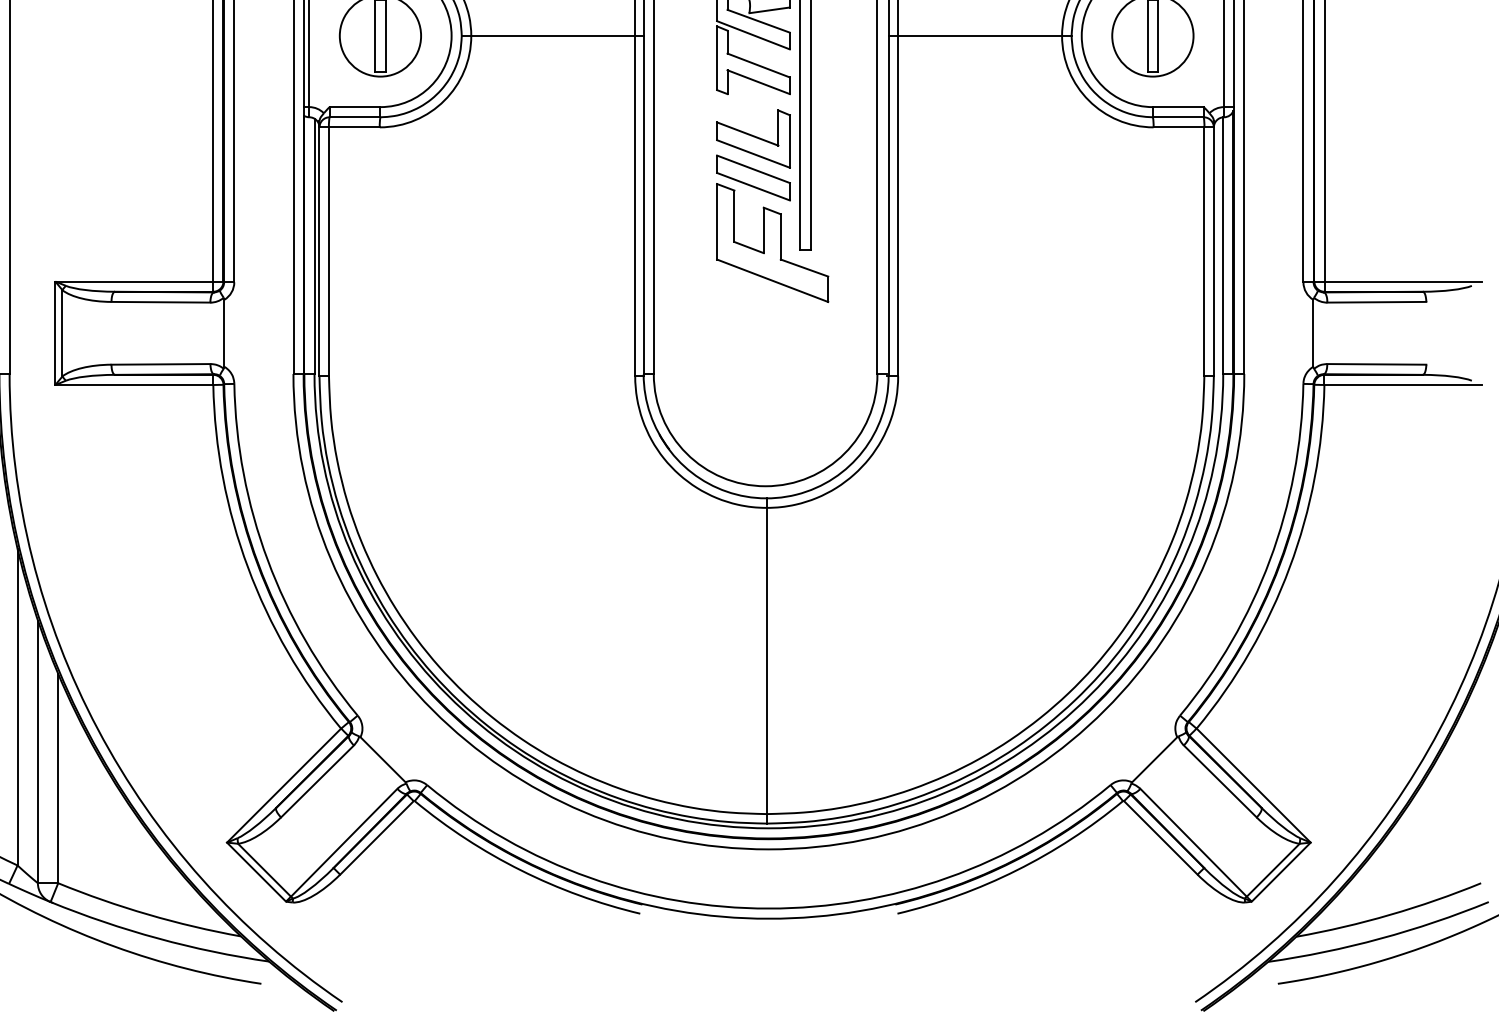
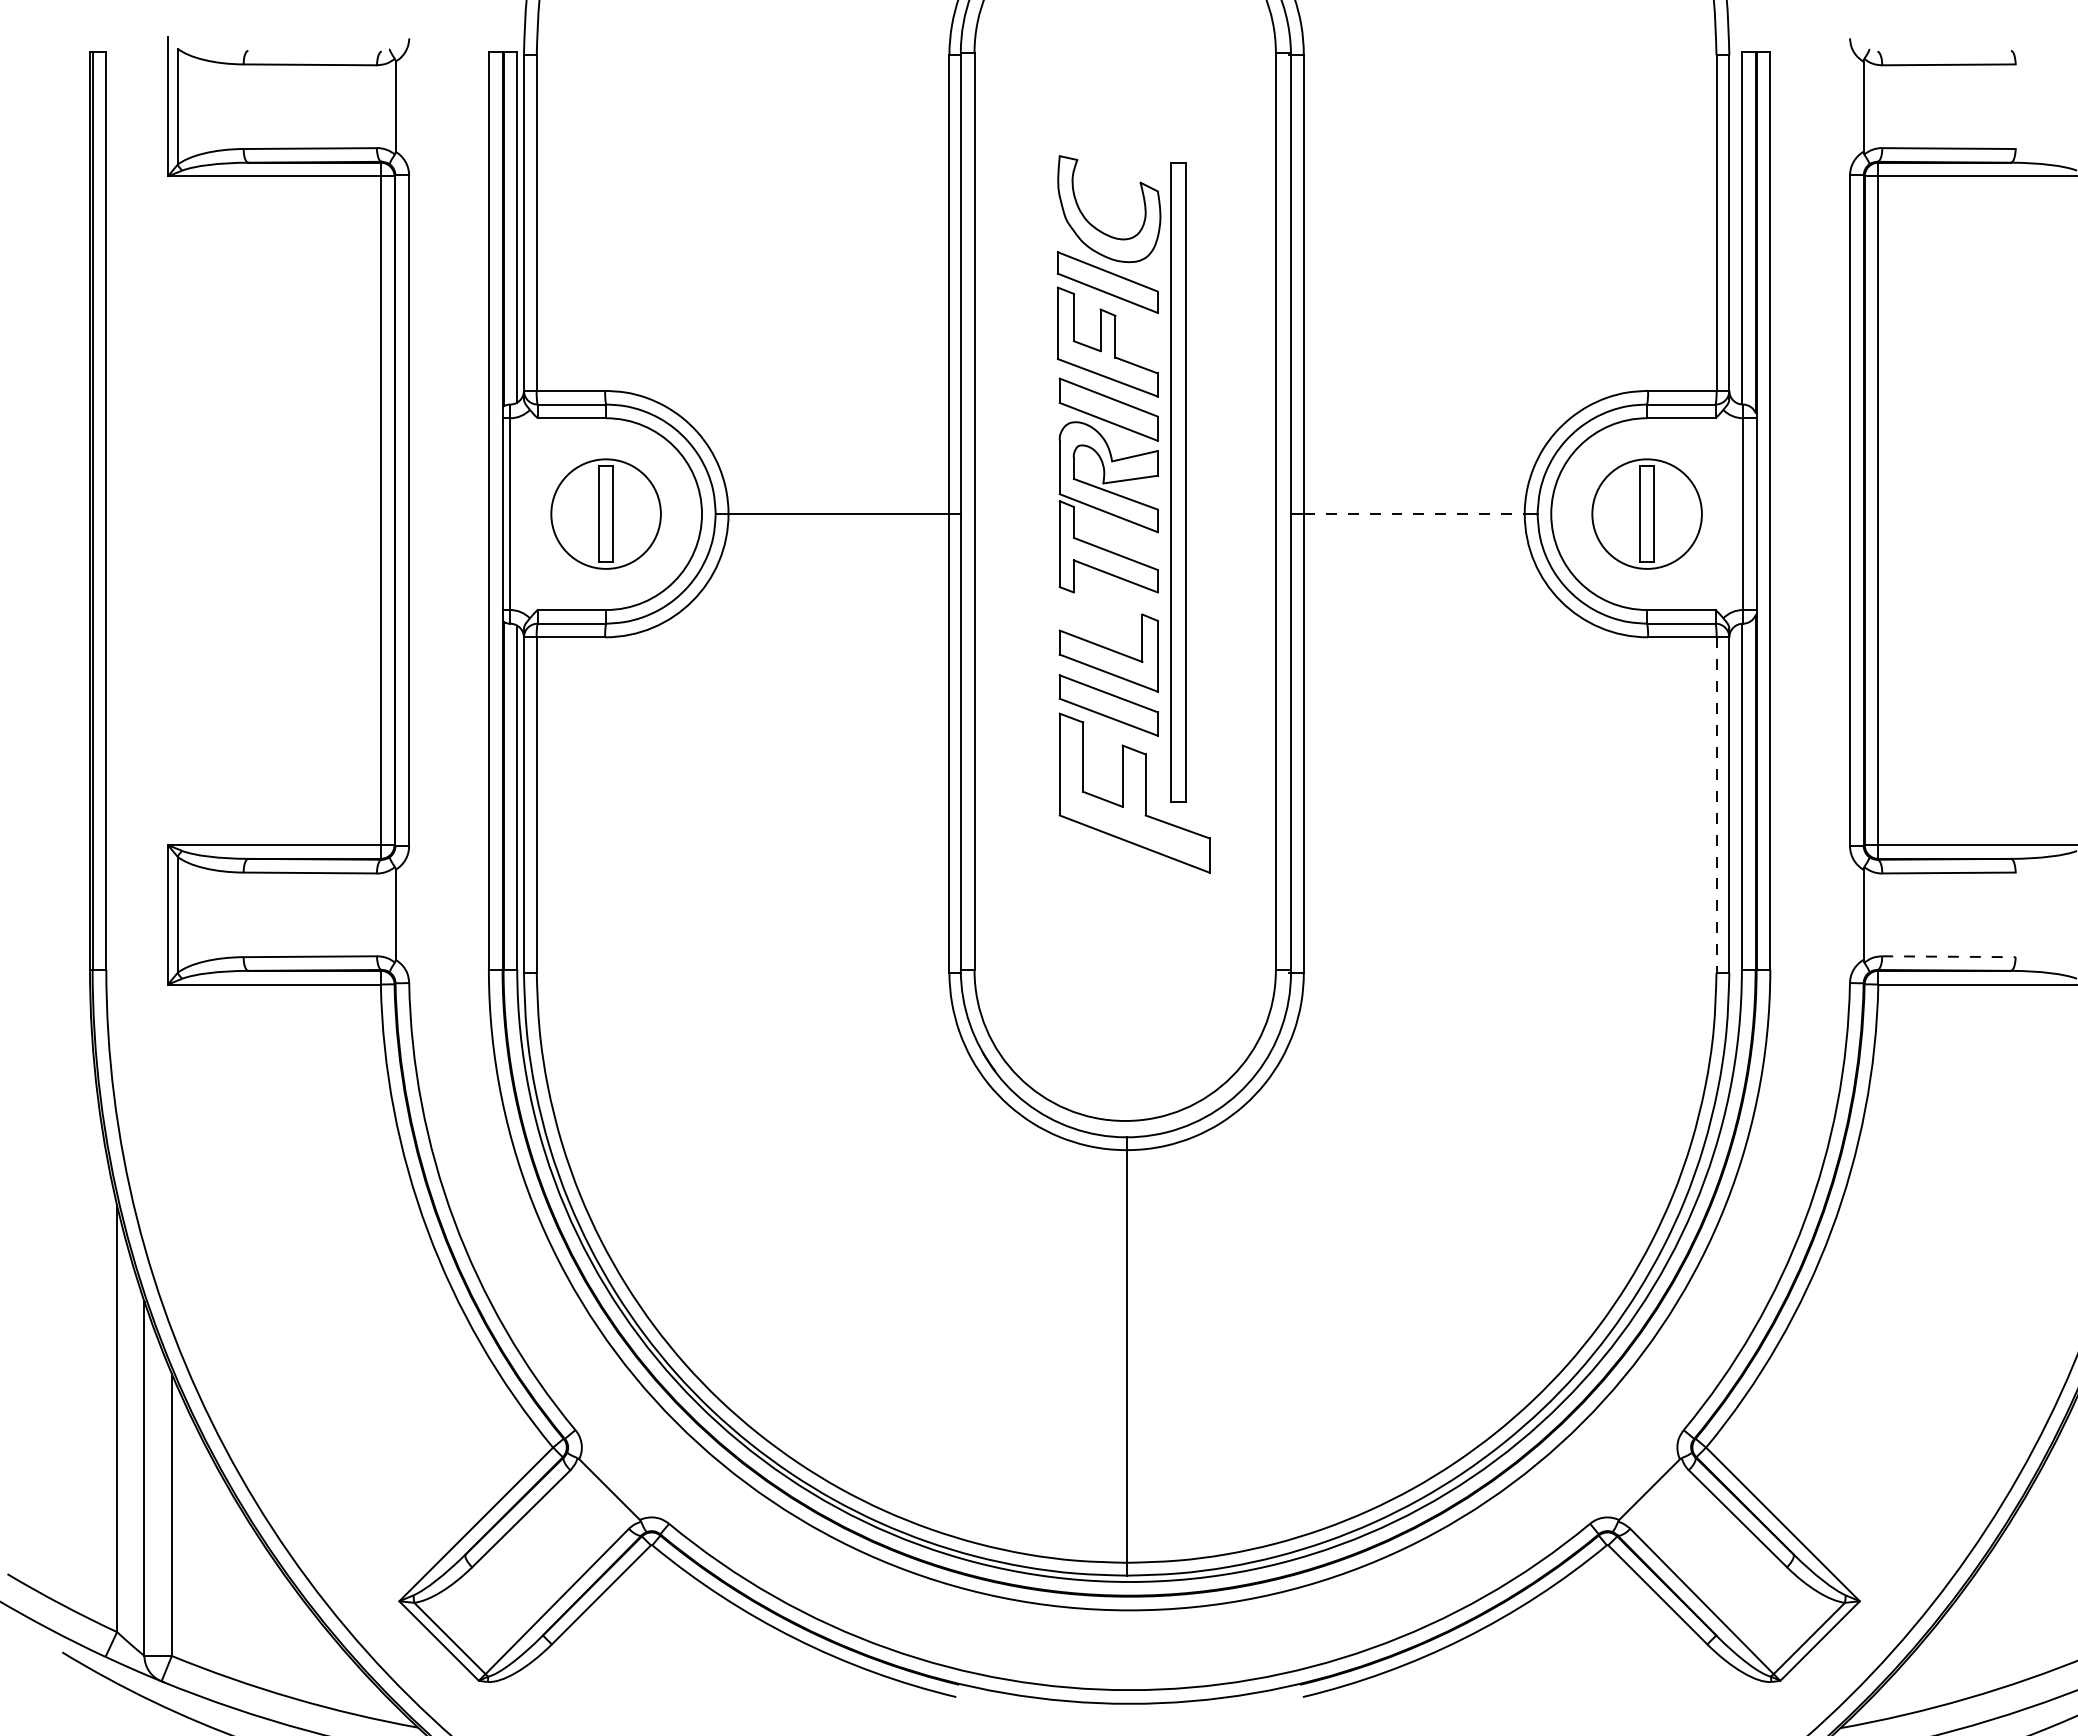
line: (980, 36) -> (1414, 514), solid -> dashed
line: (1204, 252) -> (1716, 805), solid -> dashed
line: (1376, 364) -> (1948, 956), solid -> dashed

